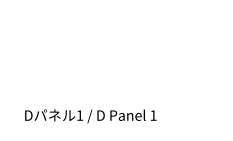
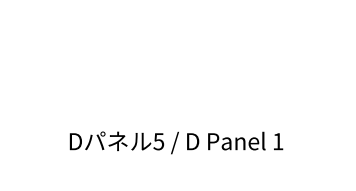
text: (79, 115) -> (158, 141), 1 -> 5

